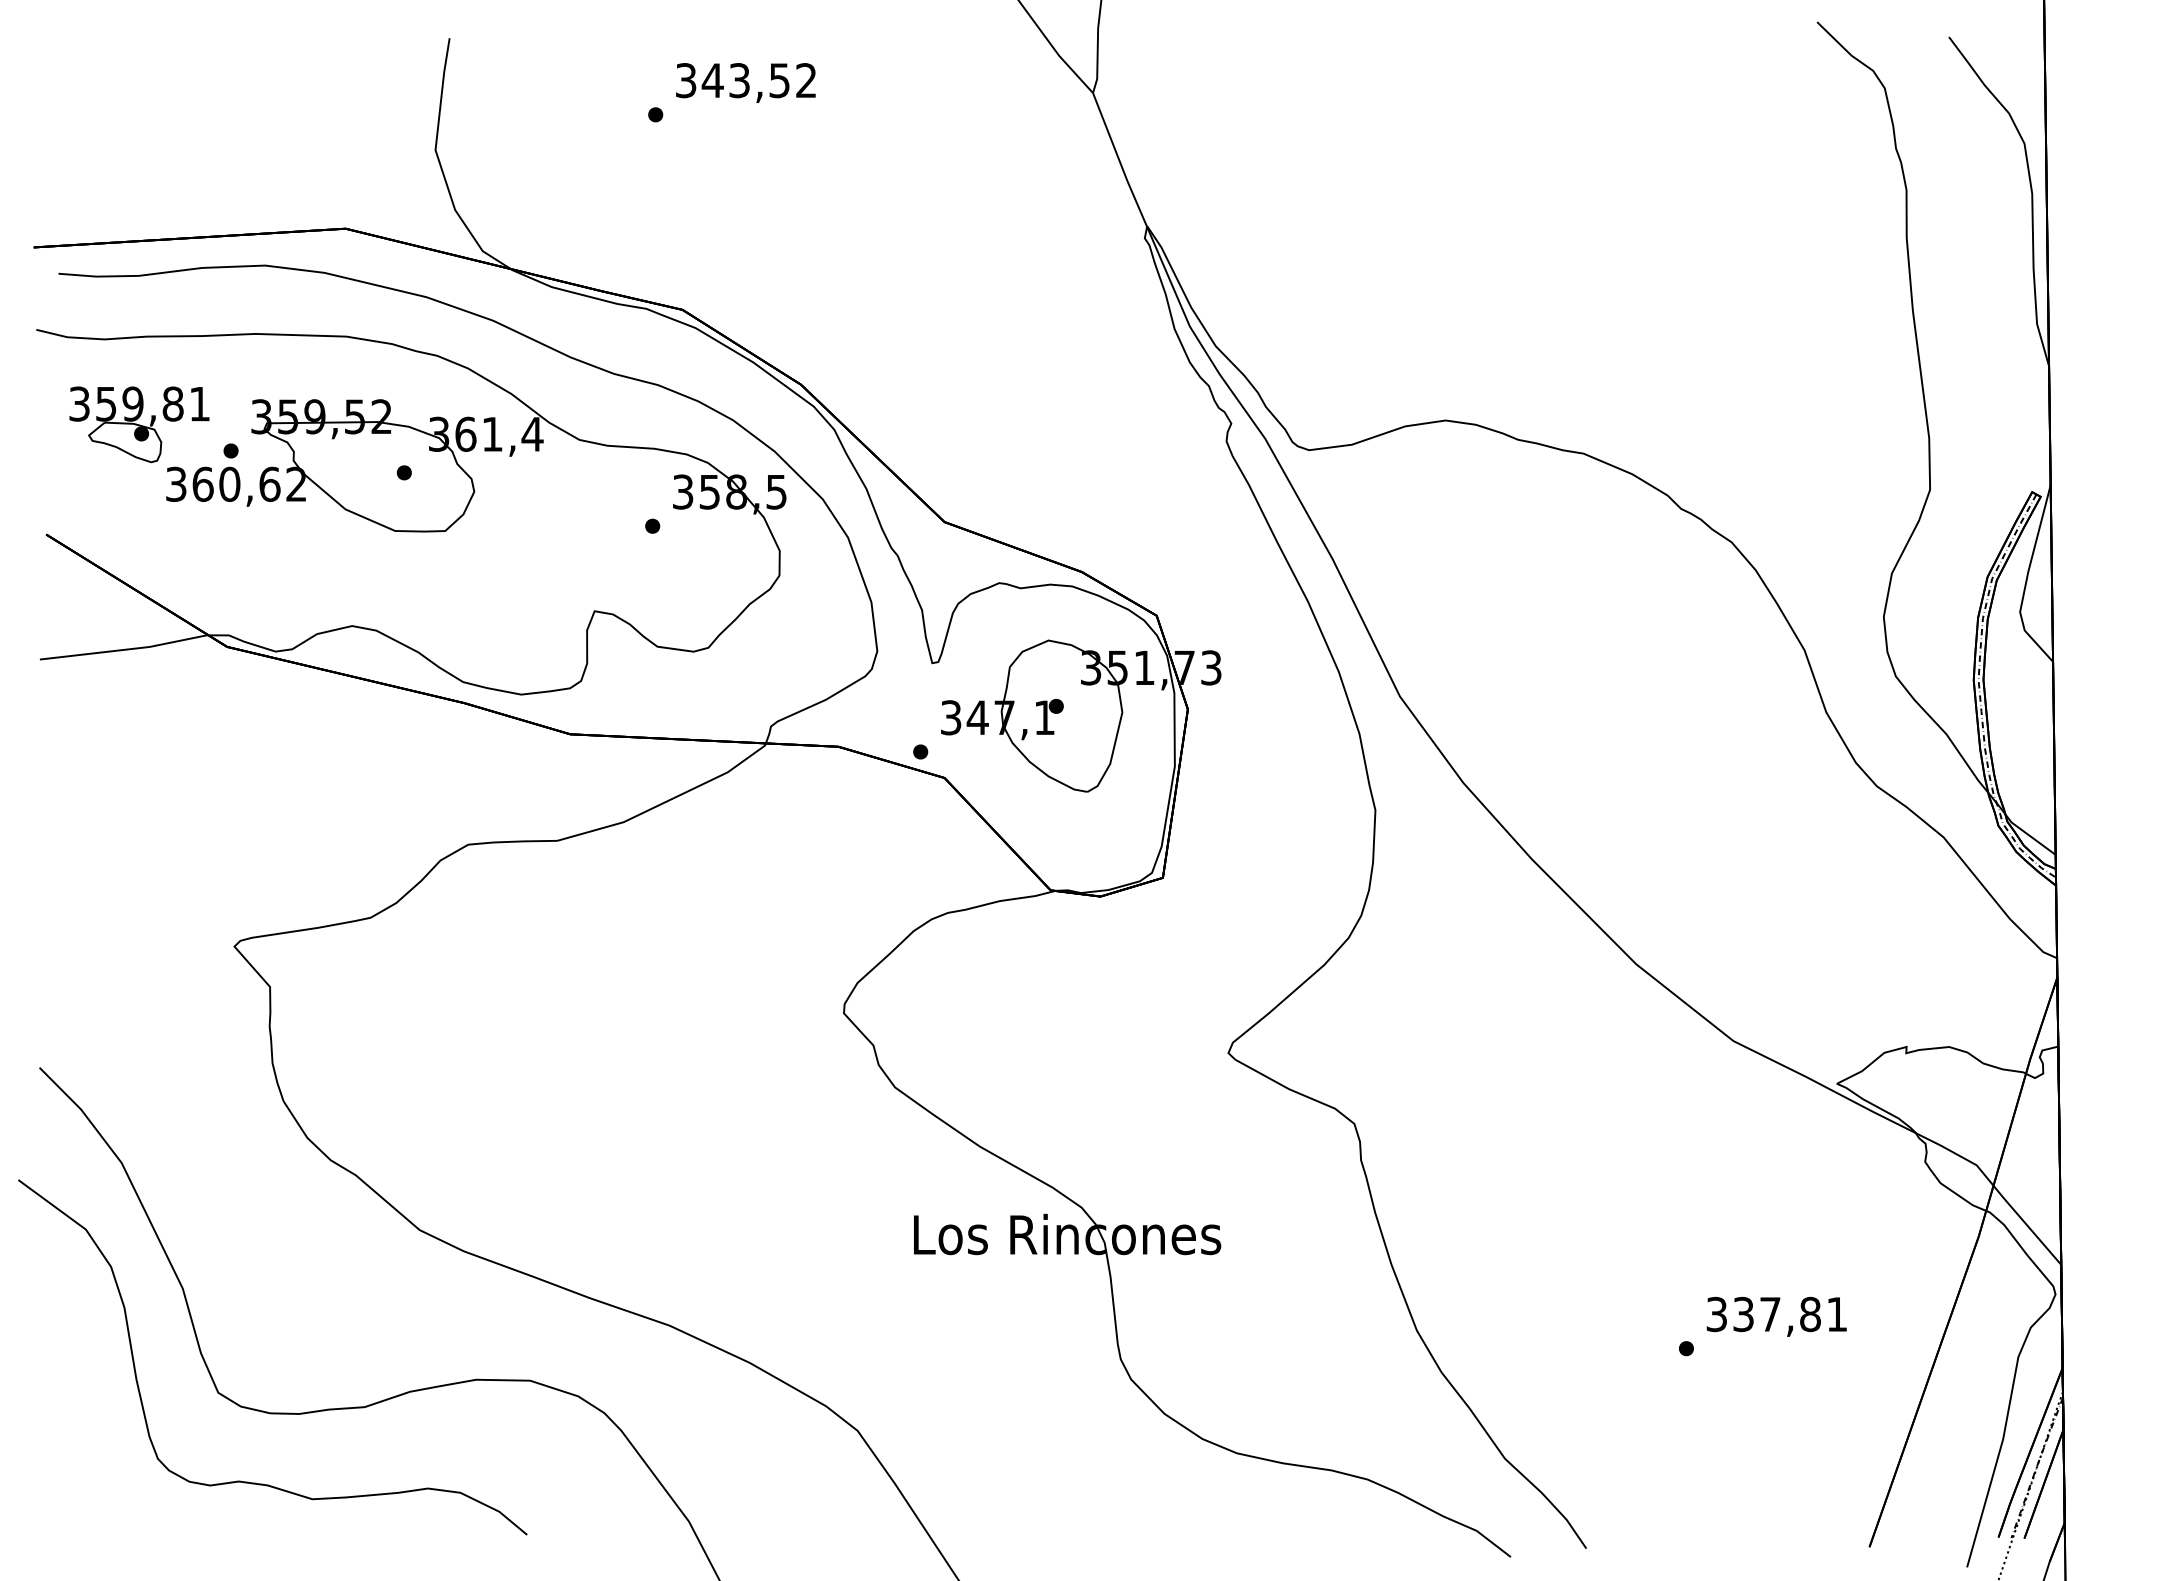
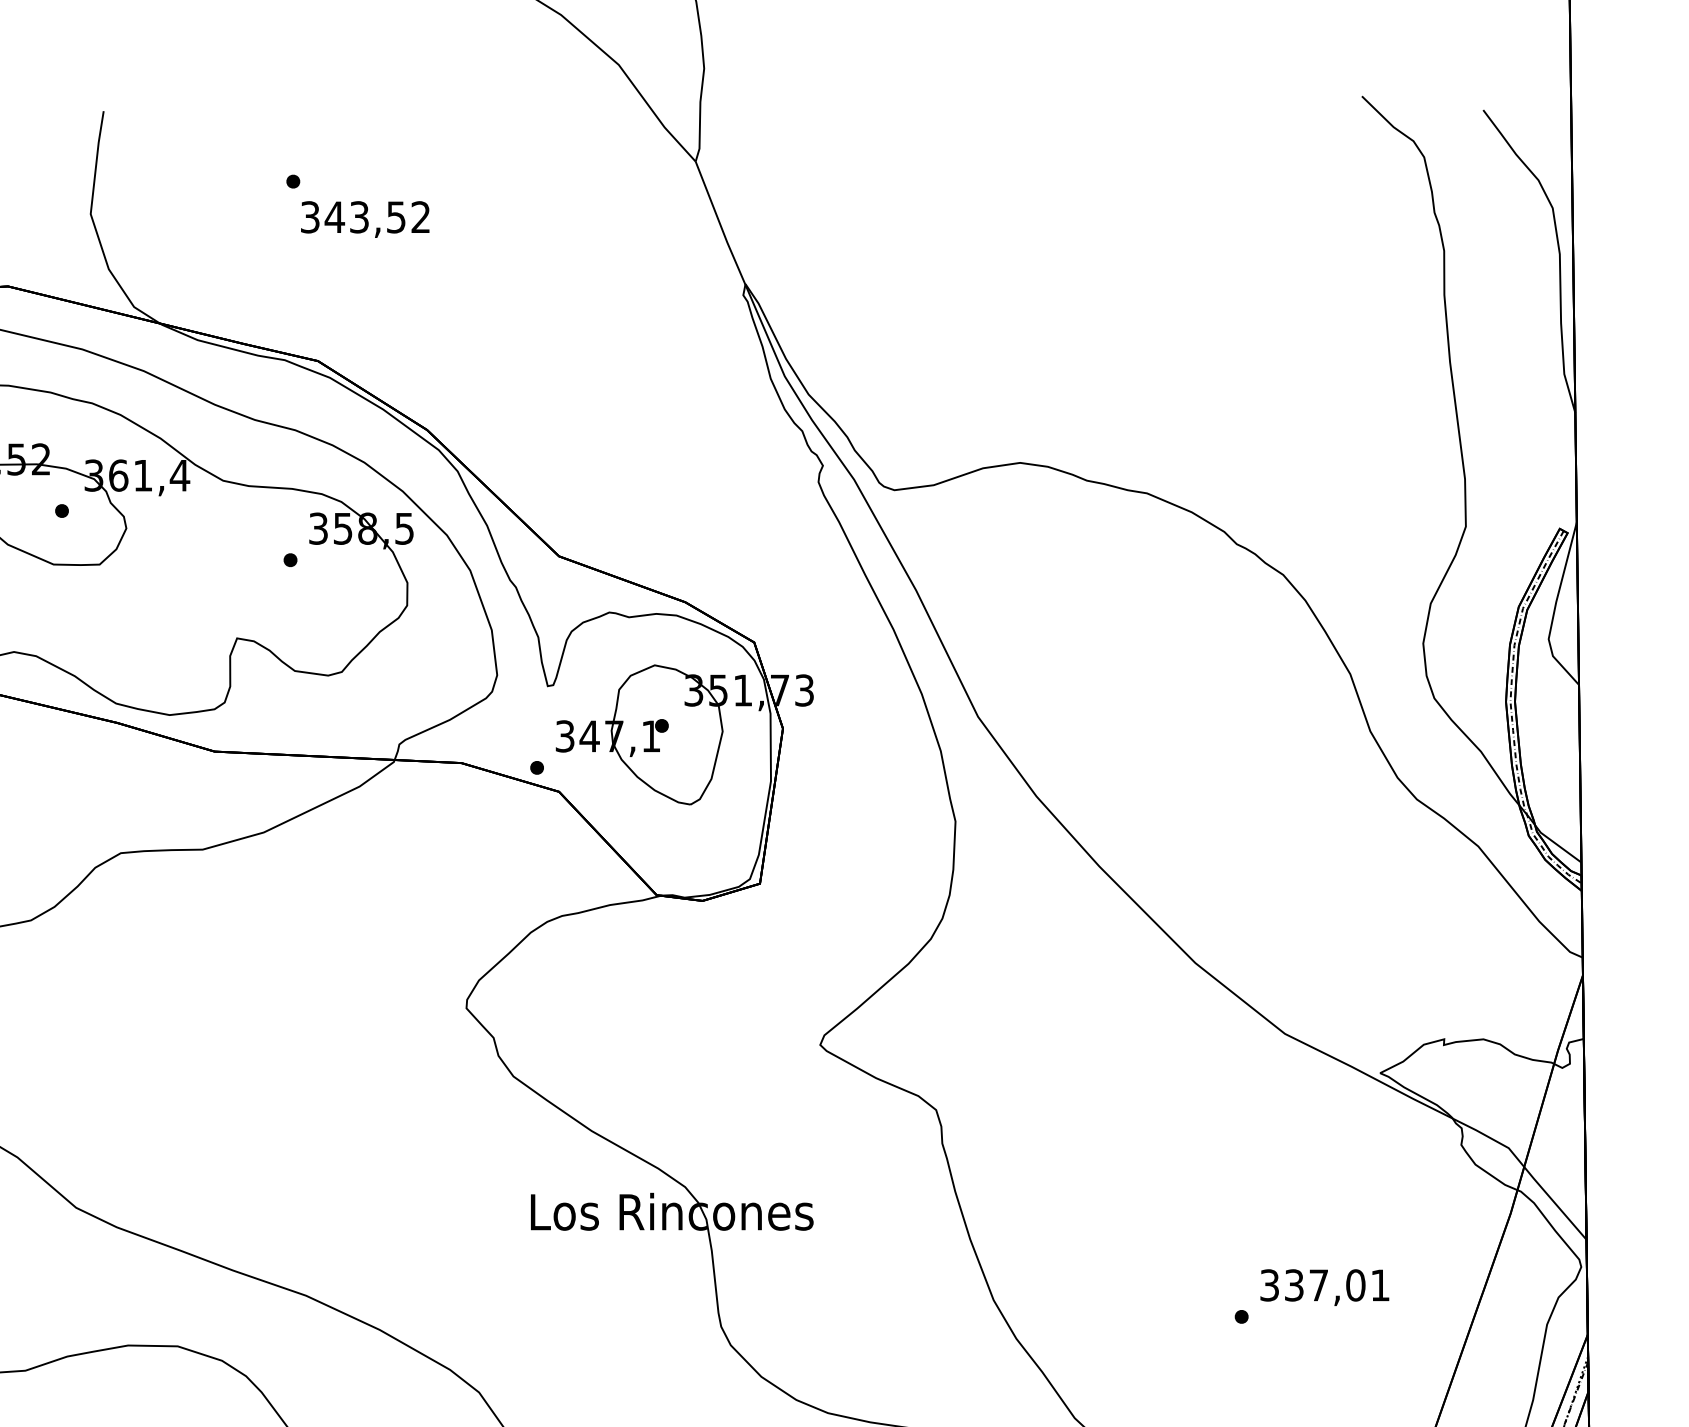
text: (745, 82) -> (364, 219), moved
text: (1810, 1314) -> (1355, 1285), 337,81 -> 337,01

